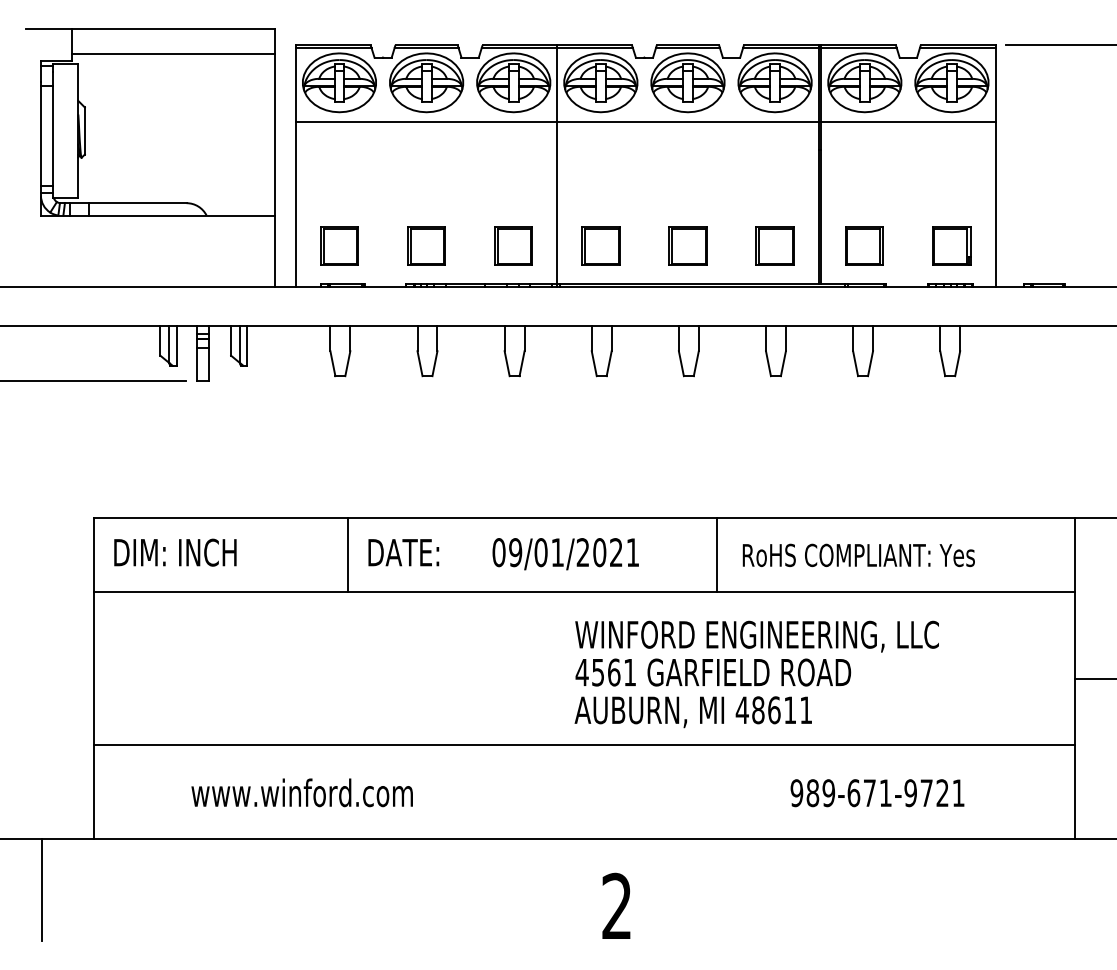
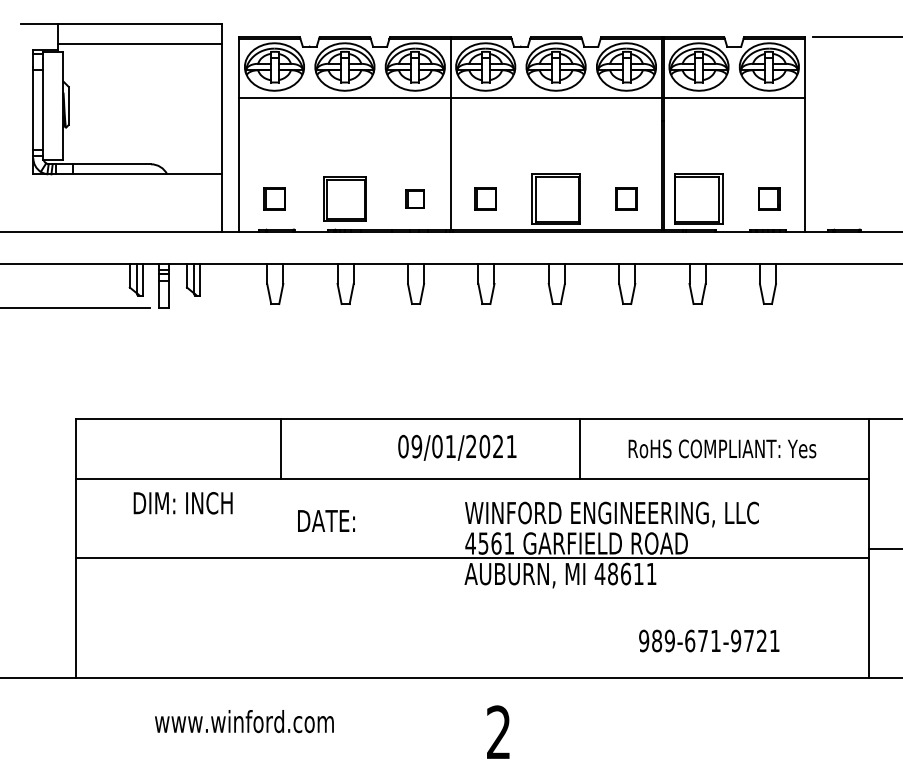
part: (339, 245) -> (274, 198), size x0.7
part: (426, 245) -> (344, 198), size x1.4
part: (513, 245) -> (415, 198), size x0.6
part: (600, 245) -> (485, 198), size x0.7
part: (687, 245) -> (555, 198), size x1.6
part: (774, 245) -> (626, 198), size x0.7
part: (864, 245) -> (698, 198), size x1.6
part: (951, 245) -> (769, 198), size x0.7
text: (175, 552) -> (183, 503), moved
text: (403, 552) -> (326, 520), moved
text: (858, 555) -> (722, 448), moved
line: (583, 745) -> (471, 558), moved
text: (301, 792) -> (243, 721), moved
line: (42, 890) -> (34, 719), removed

